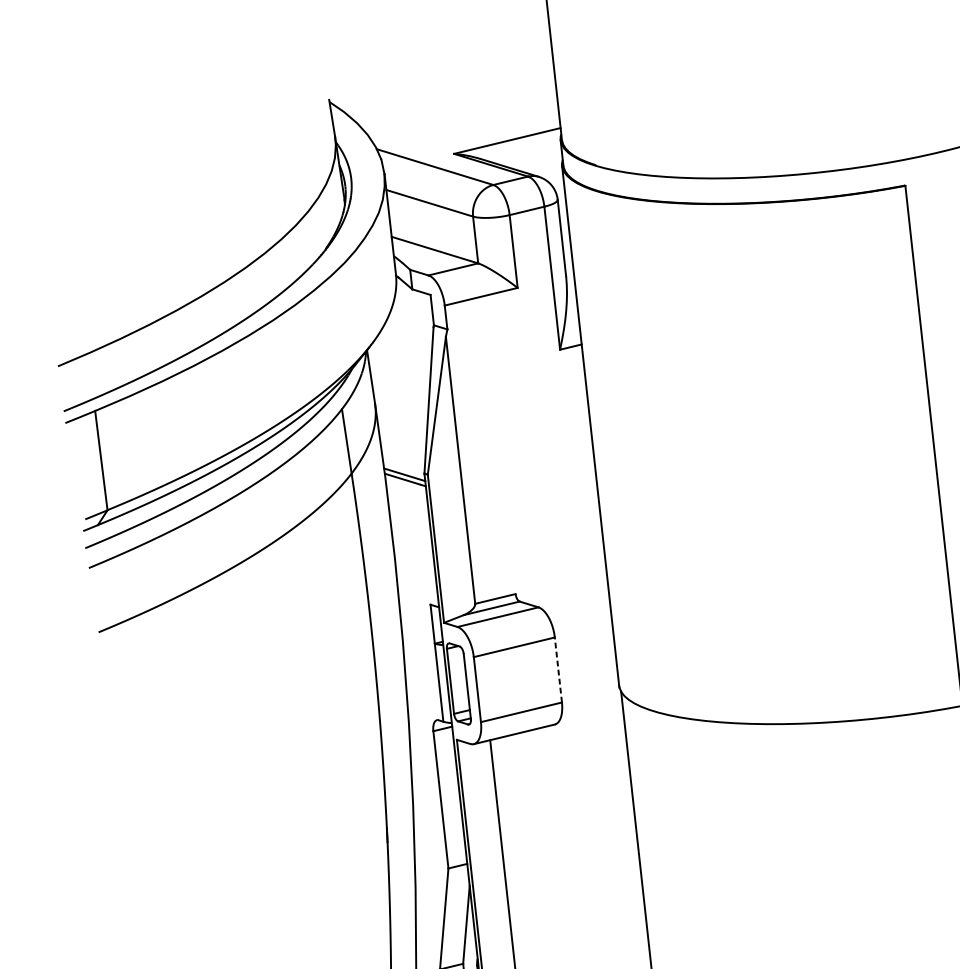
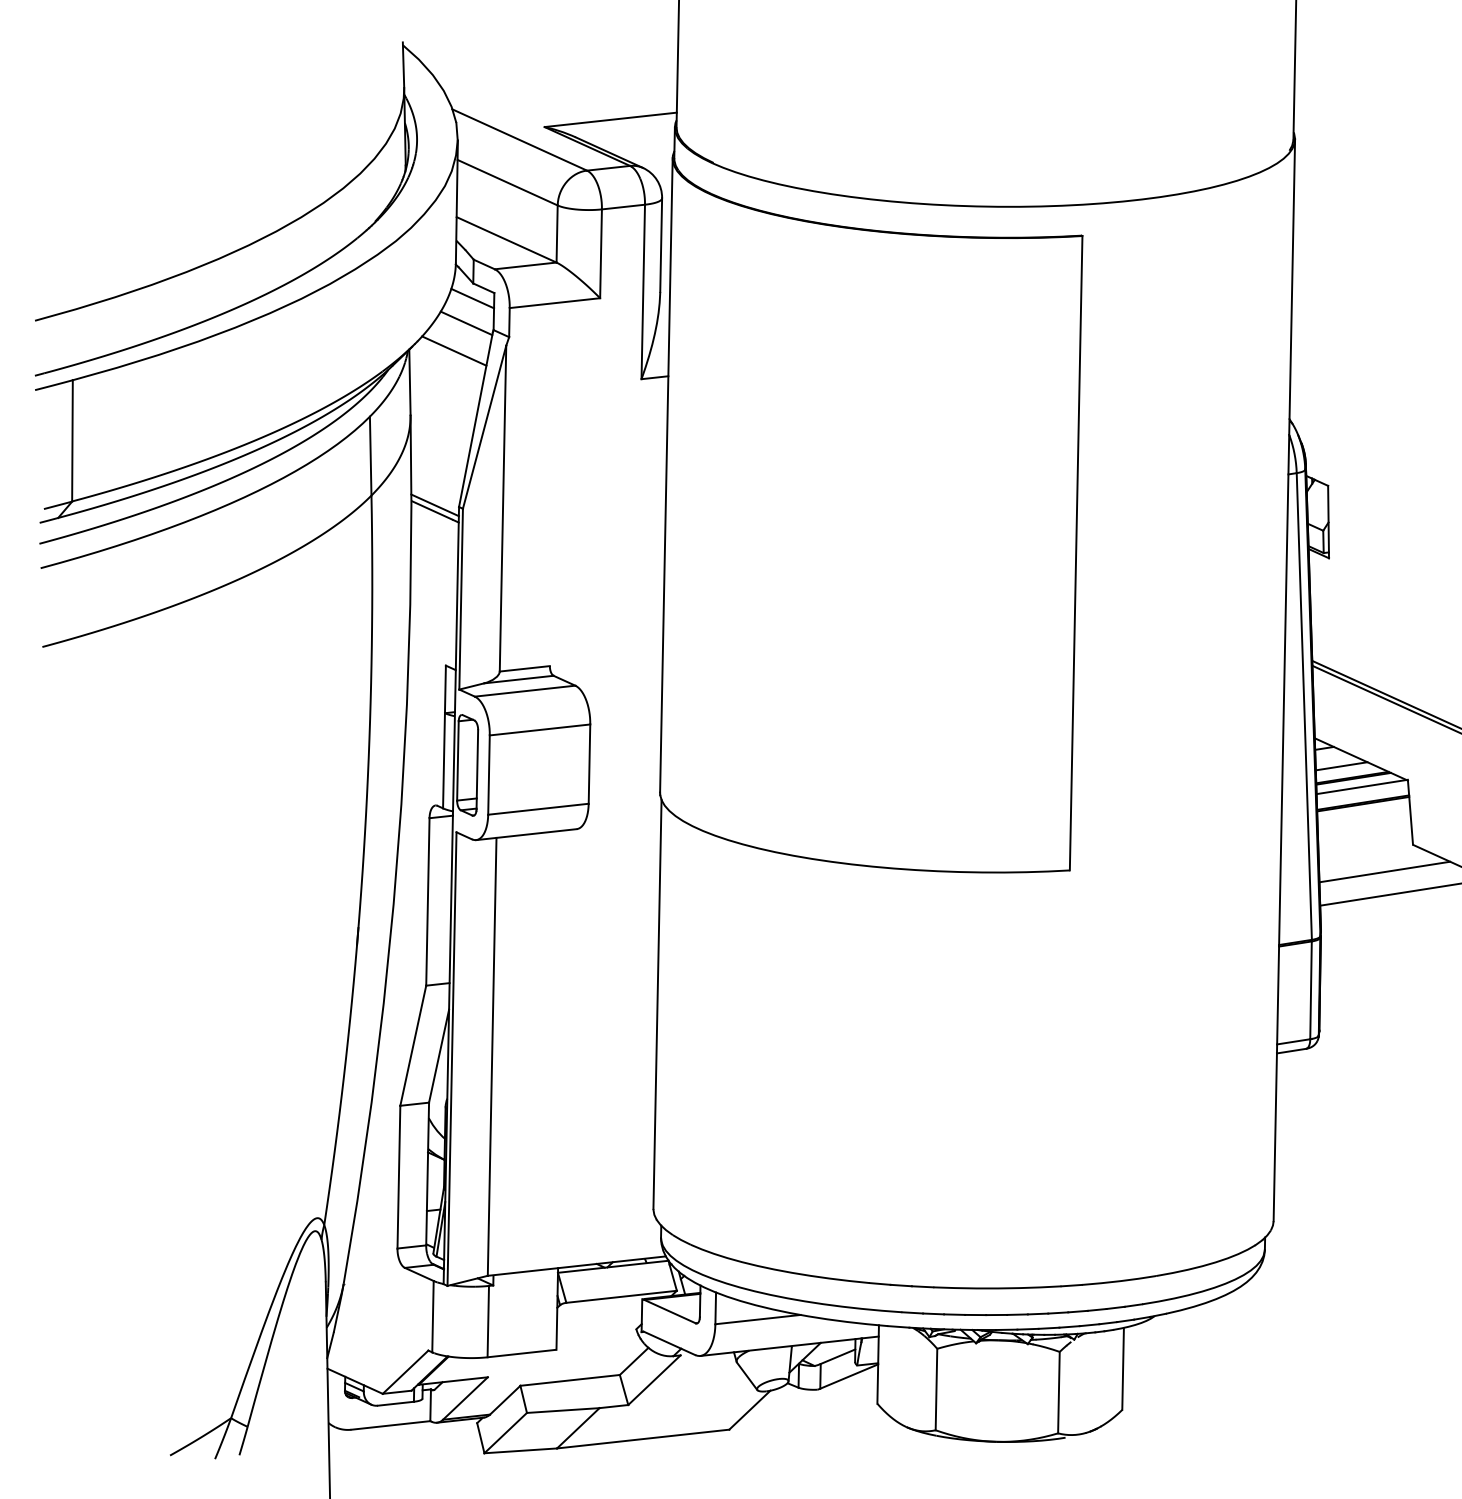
line: (413, 301) -> (472, 298), added
line: (411, 322) -> (466, 323), added
line: (404, 346) -> (454, 350), added
line: (558, 670) -> (589, 764), dashed -> solid

